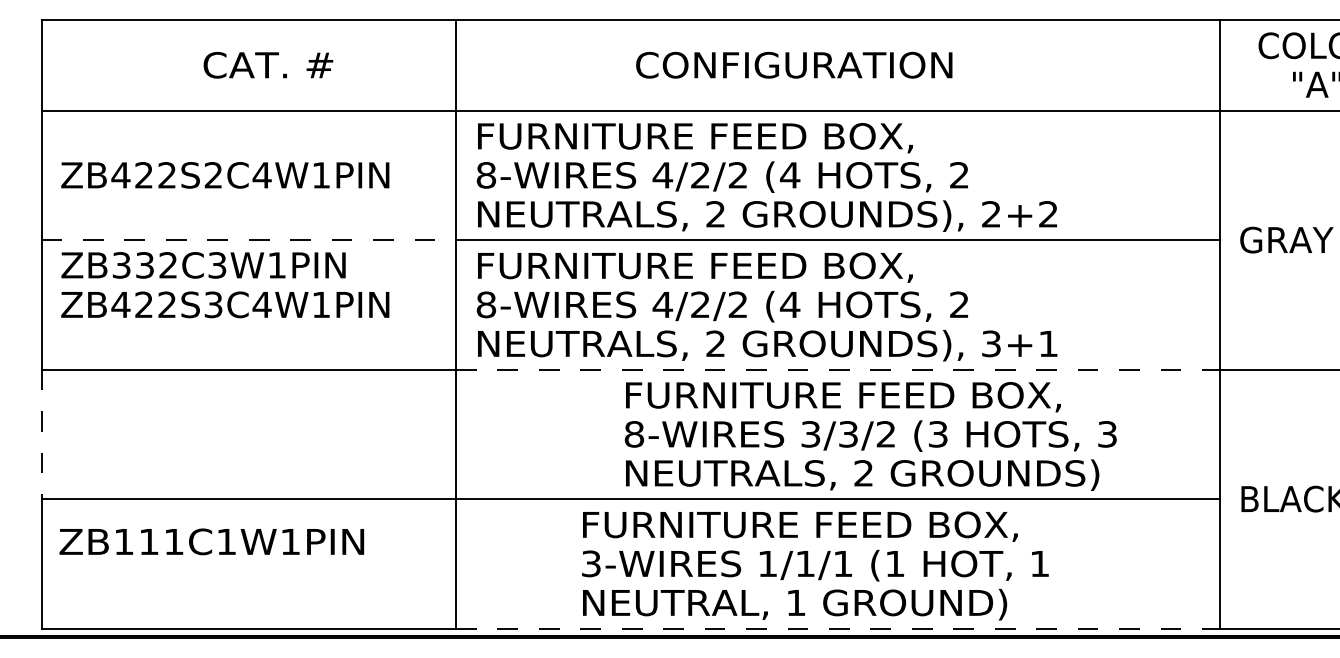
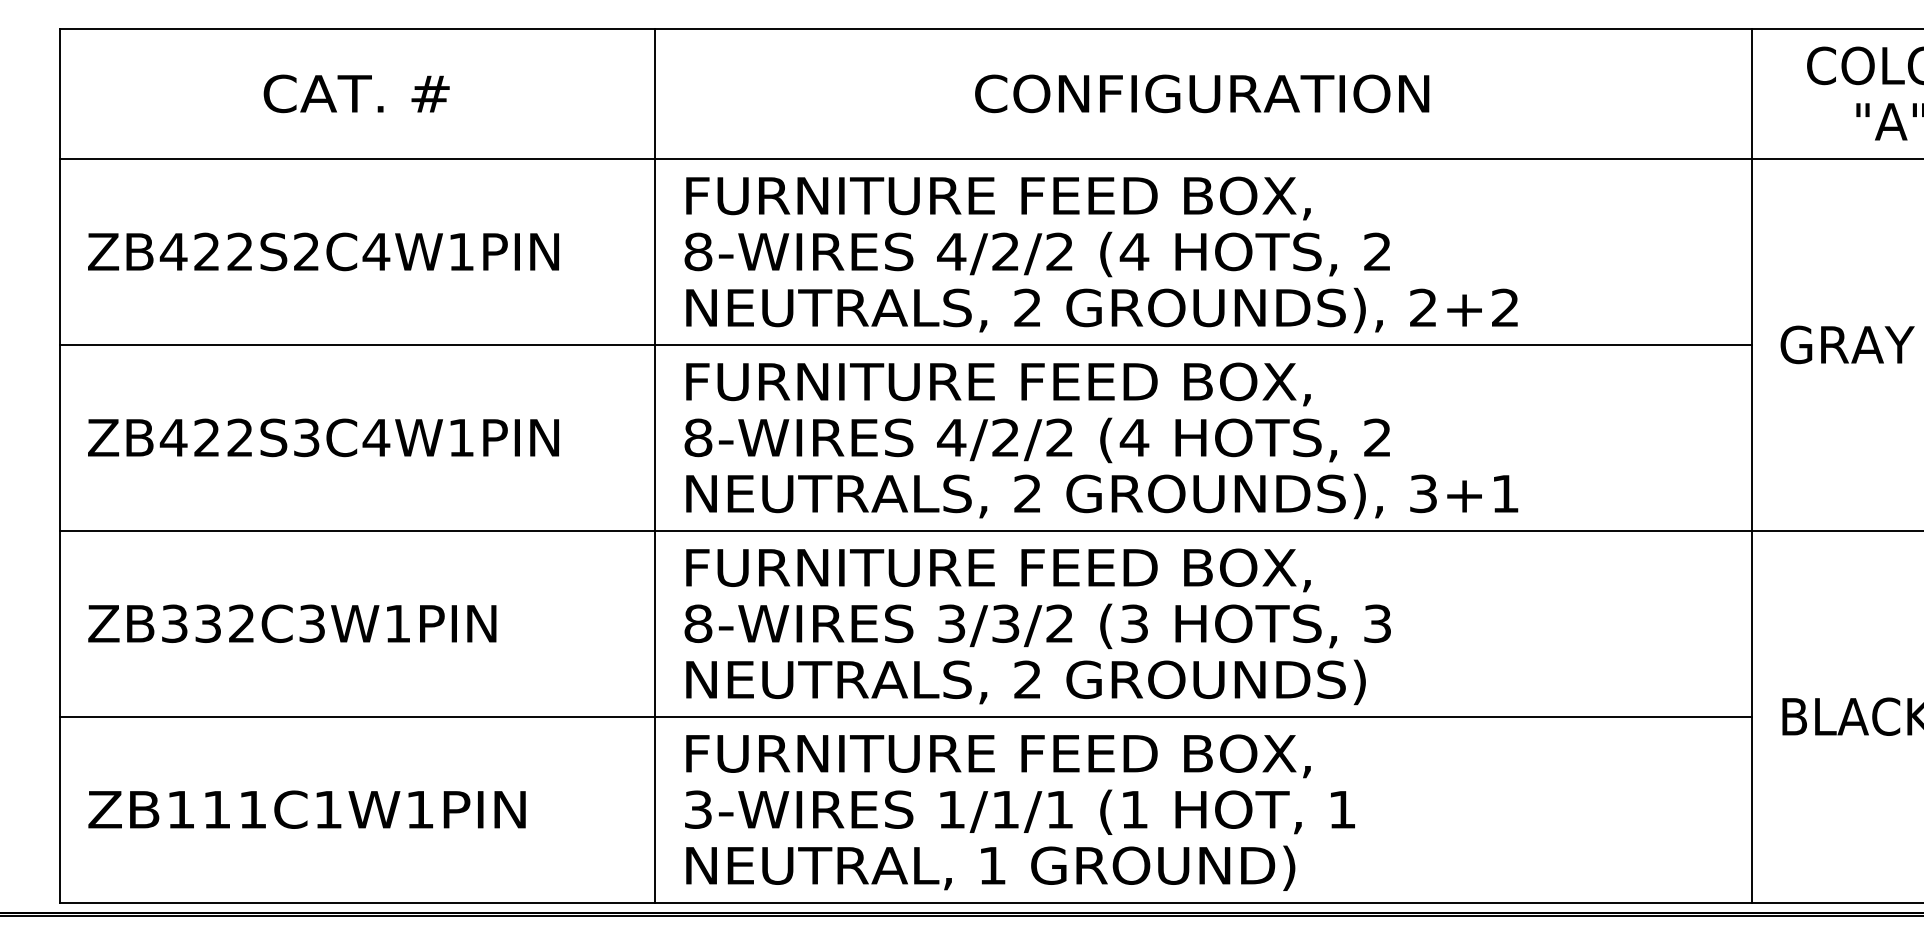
text: (268, 64) -> (356, 92), moved
text: (794, 64) -> (1202, 92), moved
line: (249, 240) -> (358, 345), dashed -> solid
text: (203, 265) -> (292, 623), moved
line: (838, 369) -> (1203, 530), dashed -> solid
line: (41, 434) -> (59, 623), dashed -> solid
text: (870, 436) -> (1037, 626), moved
text: (211, 541) -> (306, 809), moved
text: (815, 565) -> (1020, 812), moved
line: (838, 628) -> (1203, 902), dashed -> solid

